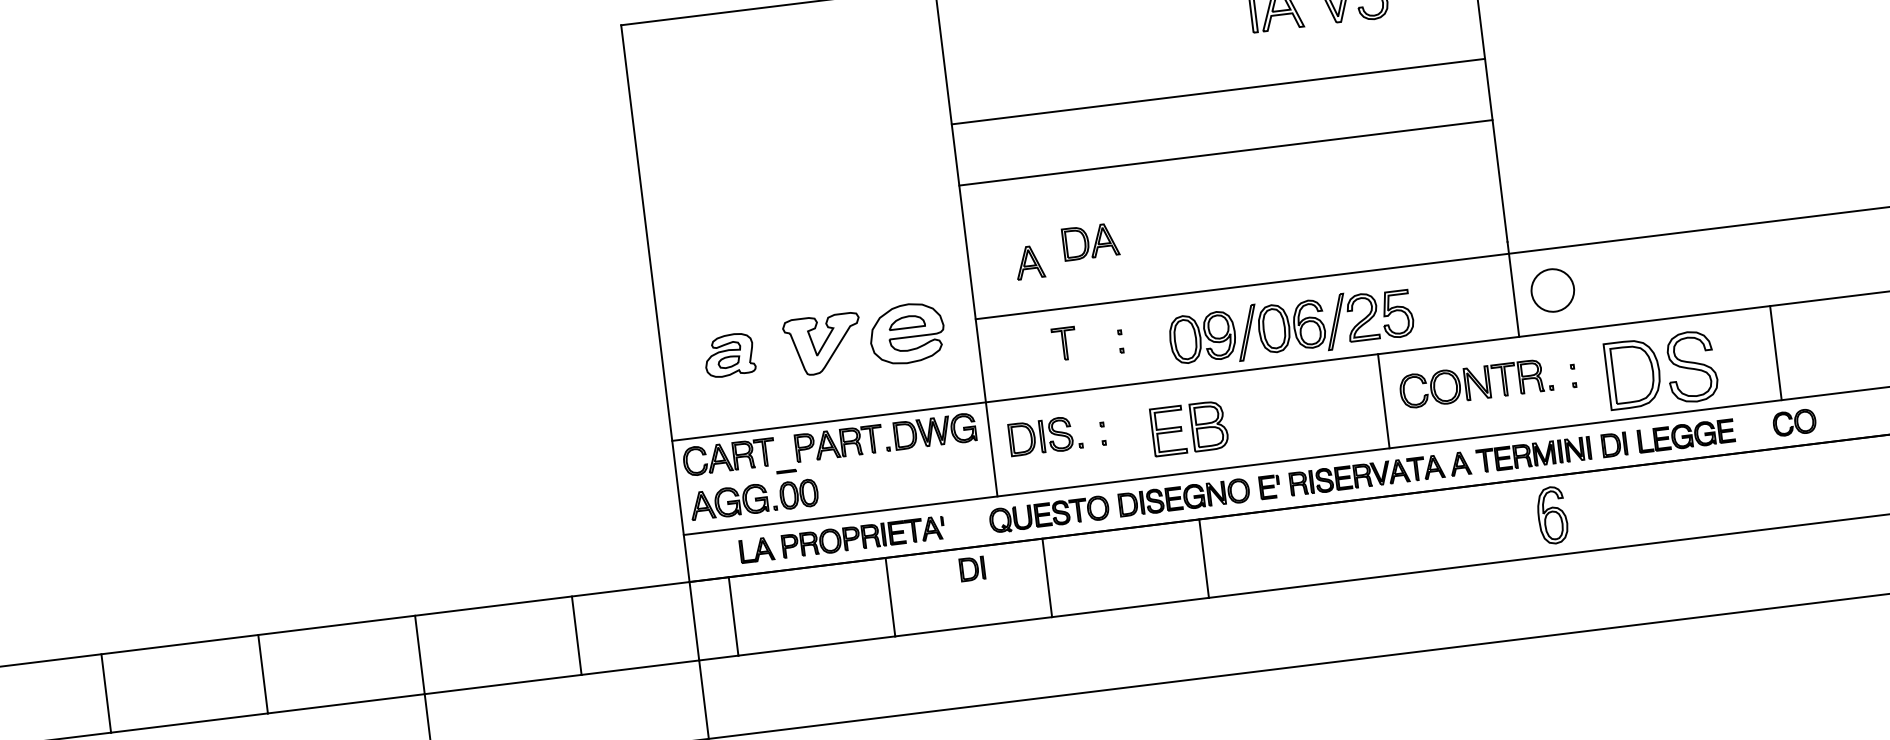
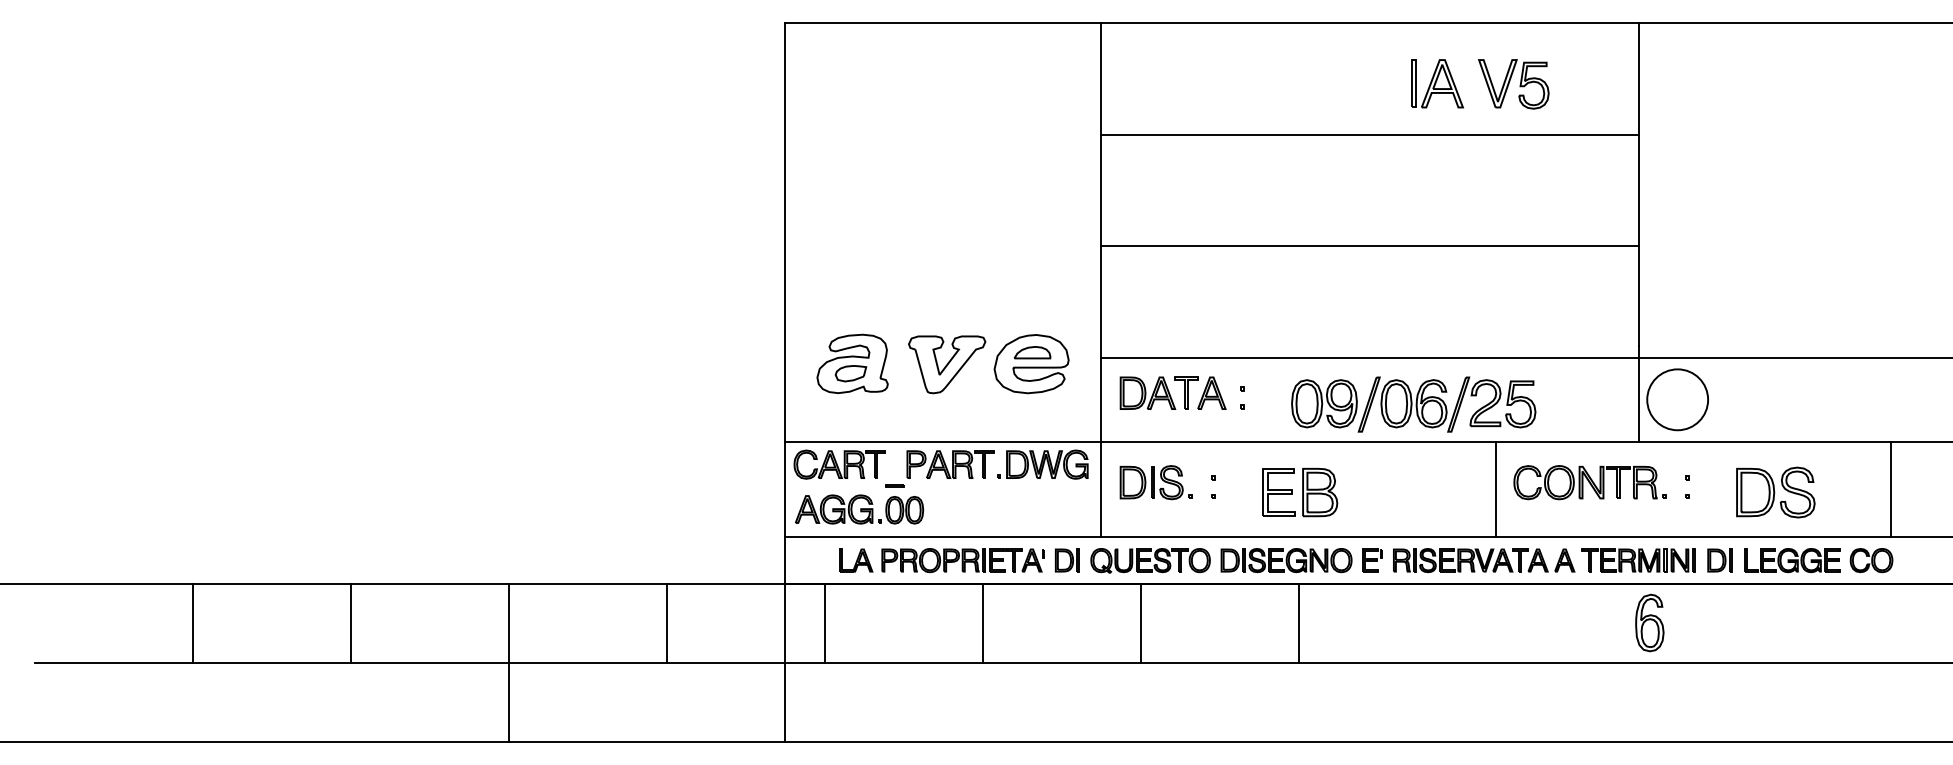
line: (1217, 91) -> (1369, 134), moved
line: (1225, 153) -> (1369, 246), moved
part: (1090, 241) -> (1147, 392), moved
part: (1029, 261) -> (1211, 392), moved
circle: (1552, 290) -> (1677, 399), size x1.43
part: (729, 355) -> (852, 363), size x1.43
part: (1661, 370) -> (1775, 492), size x0.71
part: (1794, 422) -> (1871, 560), moved
part: (971, 569) -> (1066, 560), moved

